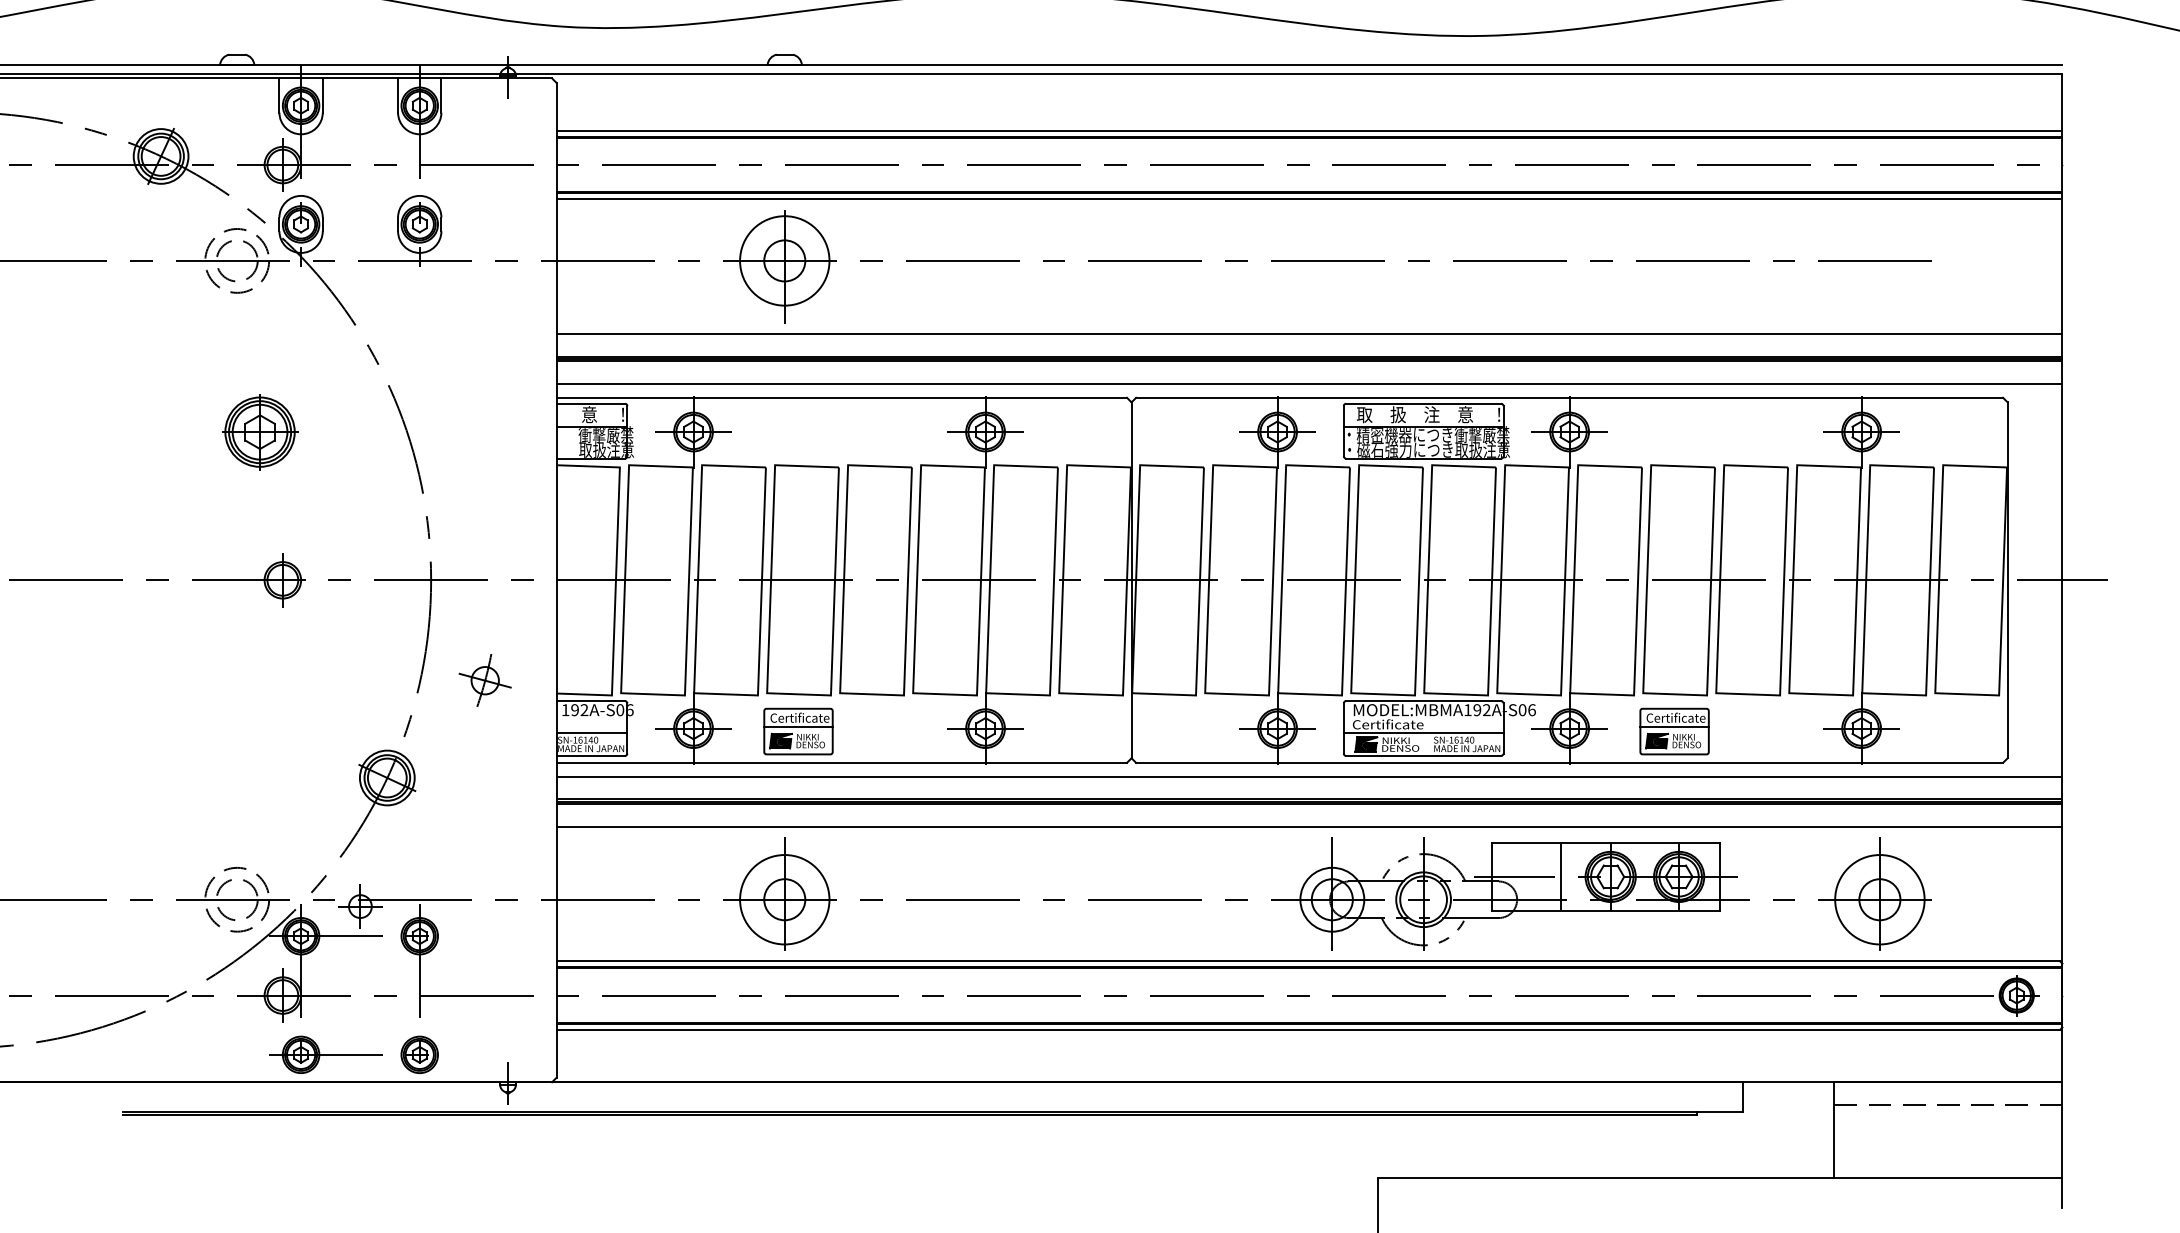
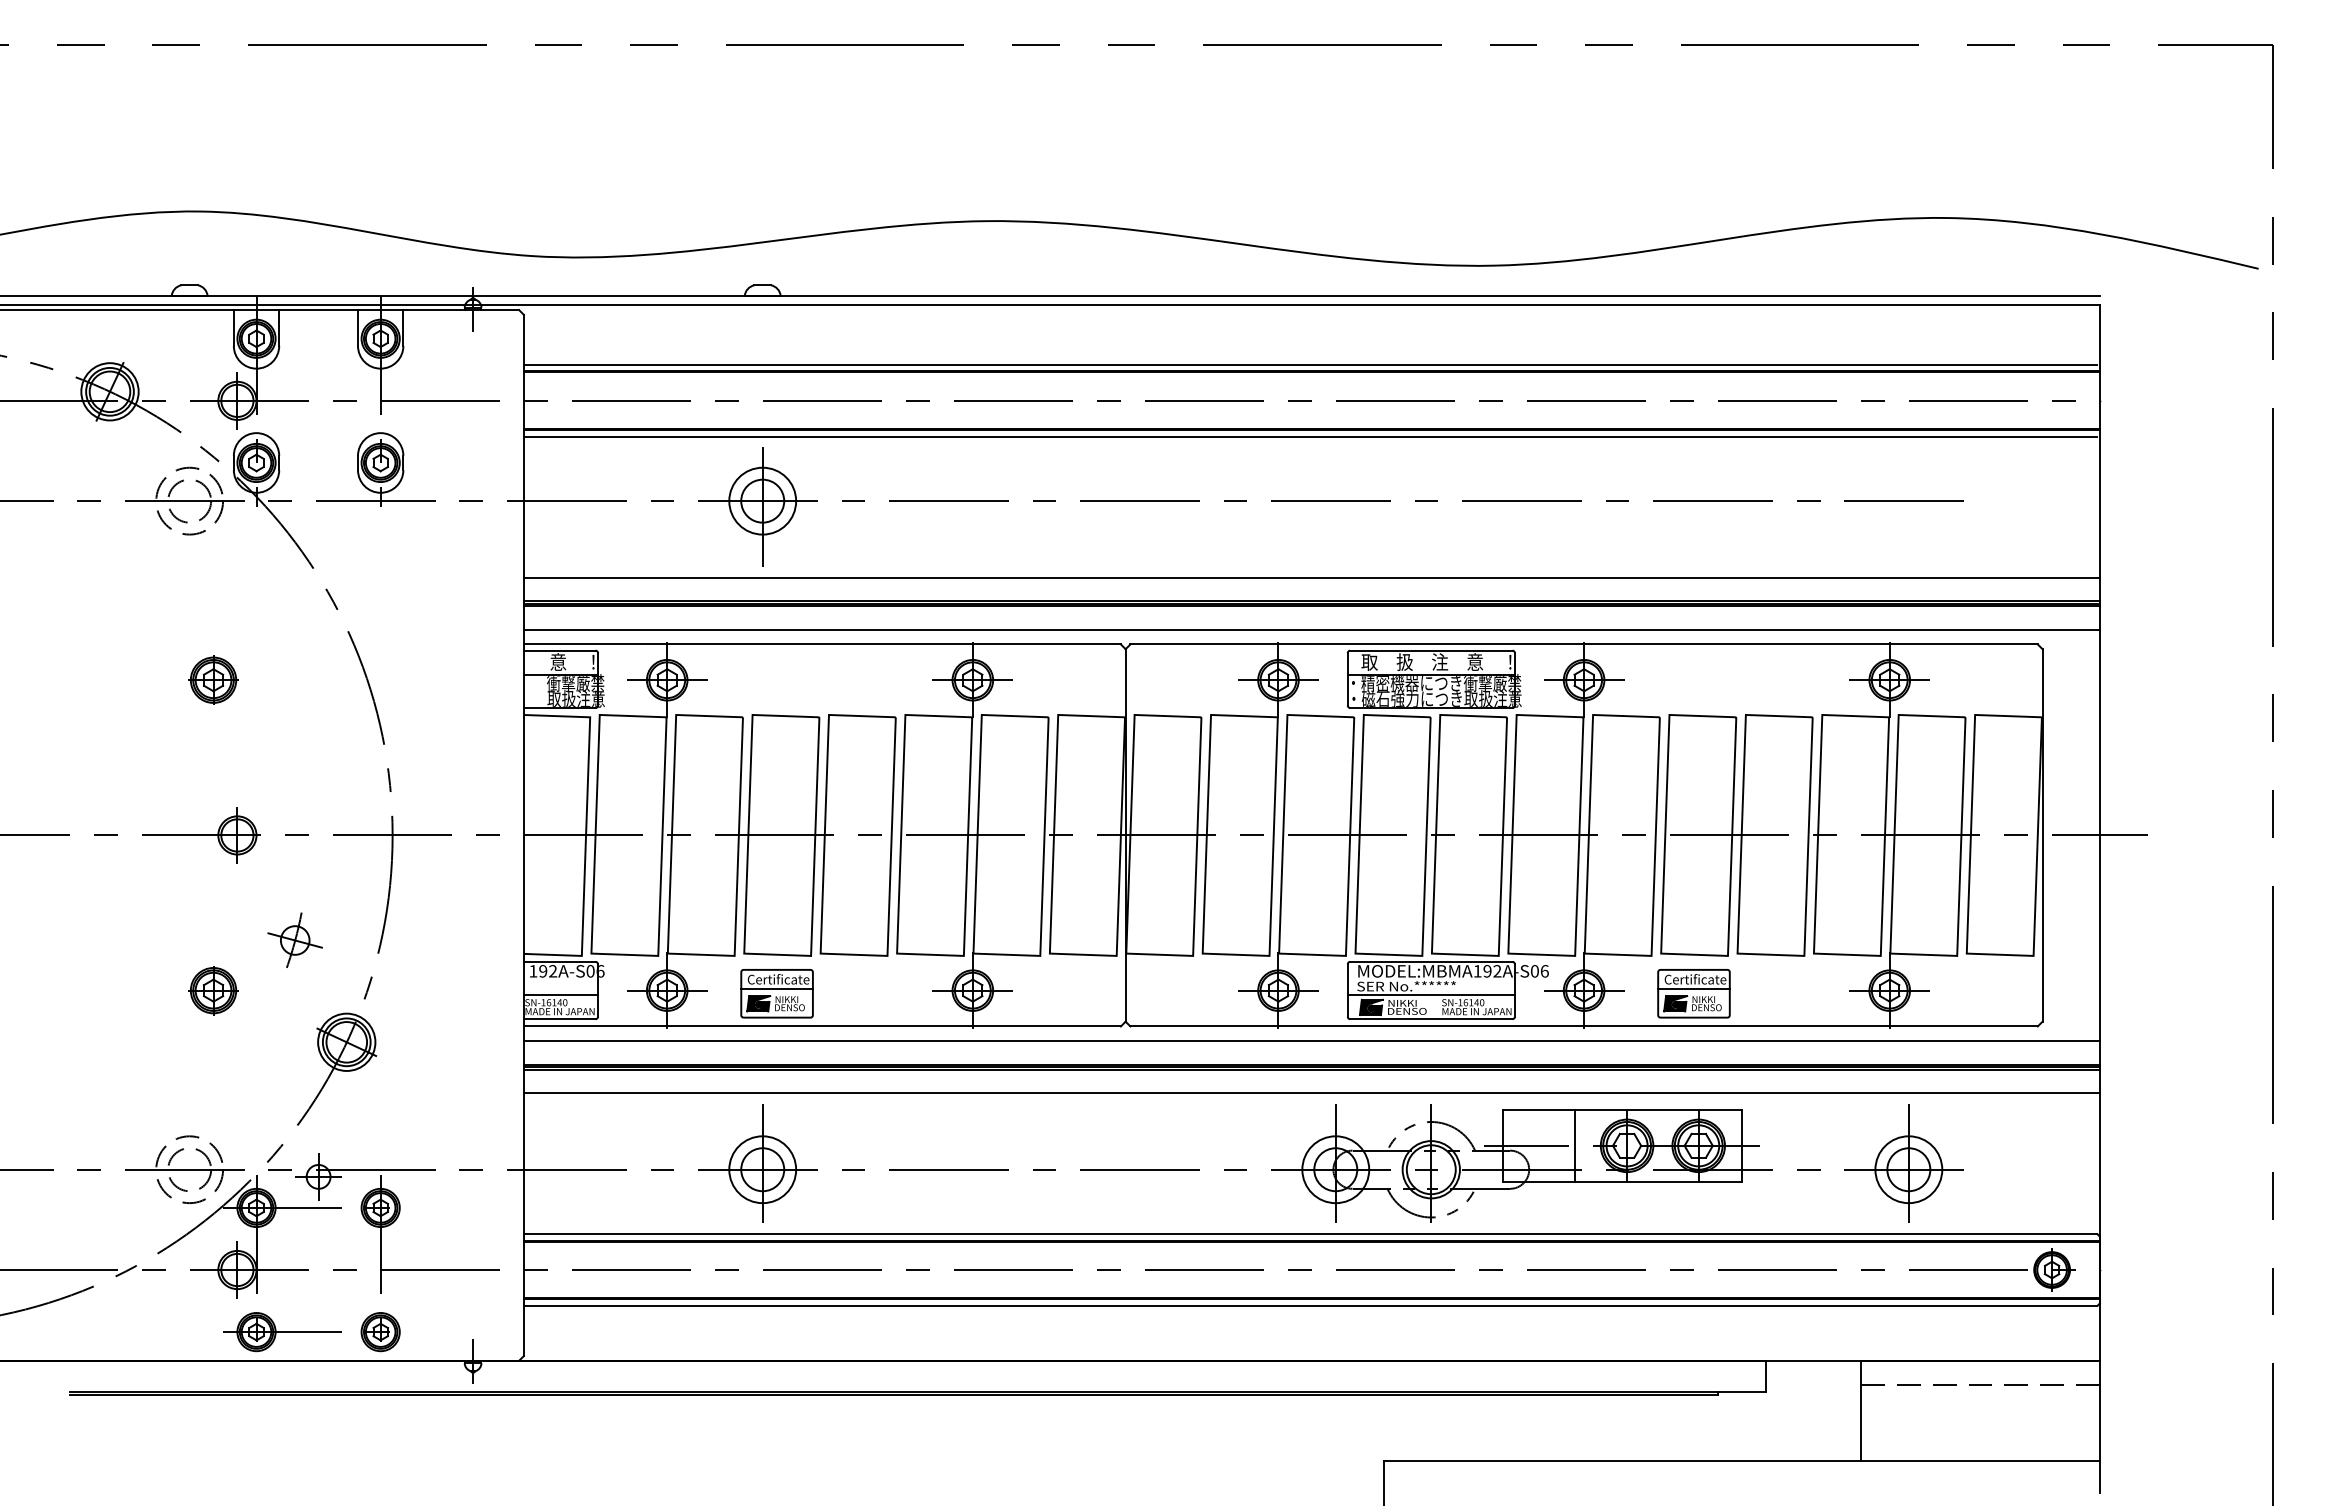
circle: (784, 260) -> (762, 500), size x0.71
part: (259, 431) -> (213, 679), size x0.62
part: (484, 679) -> (294, 939), moved
text: (1399, 723) -> (1406, 985), Certificate -> SER No.******
part: (259, 728) -> (213, 990), added
circle: (784, 899) -> (762, 1169), size x0.71
circle: (1879, 899) -> (1908, 1169), size x0.71

